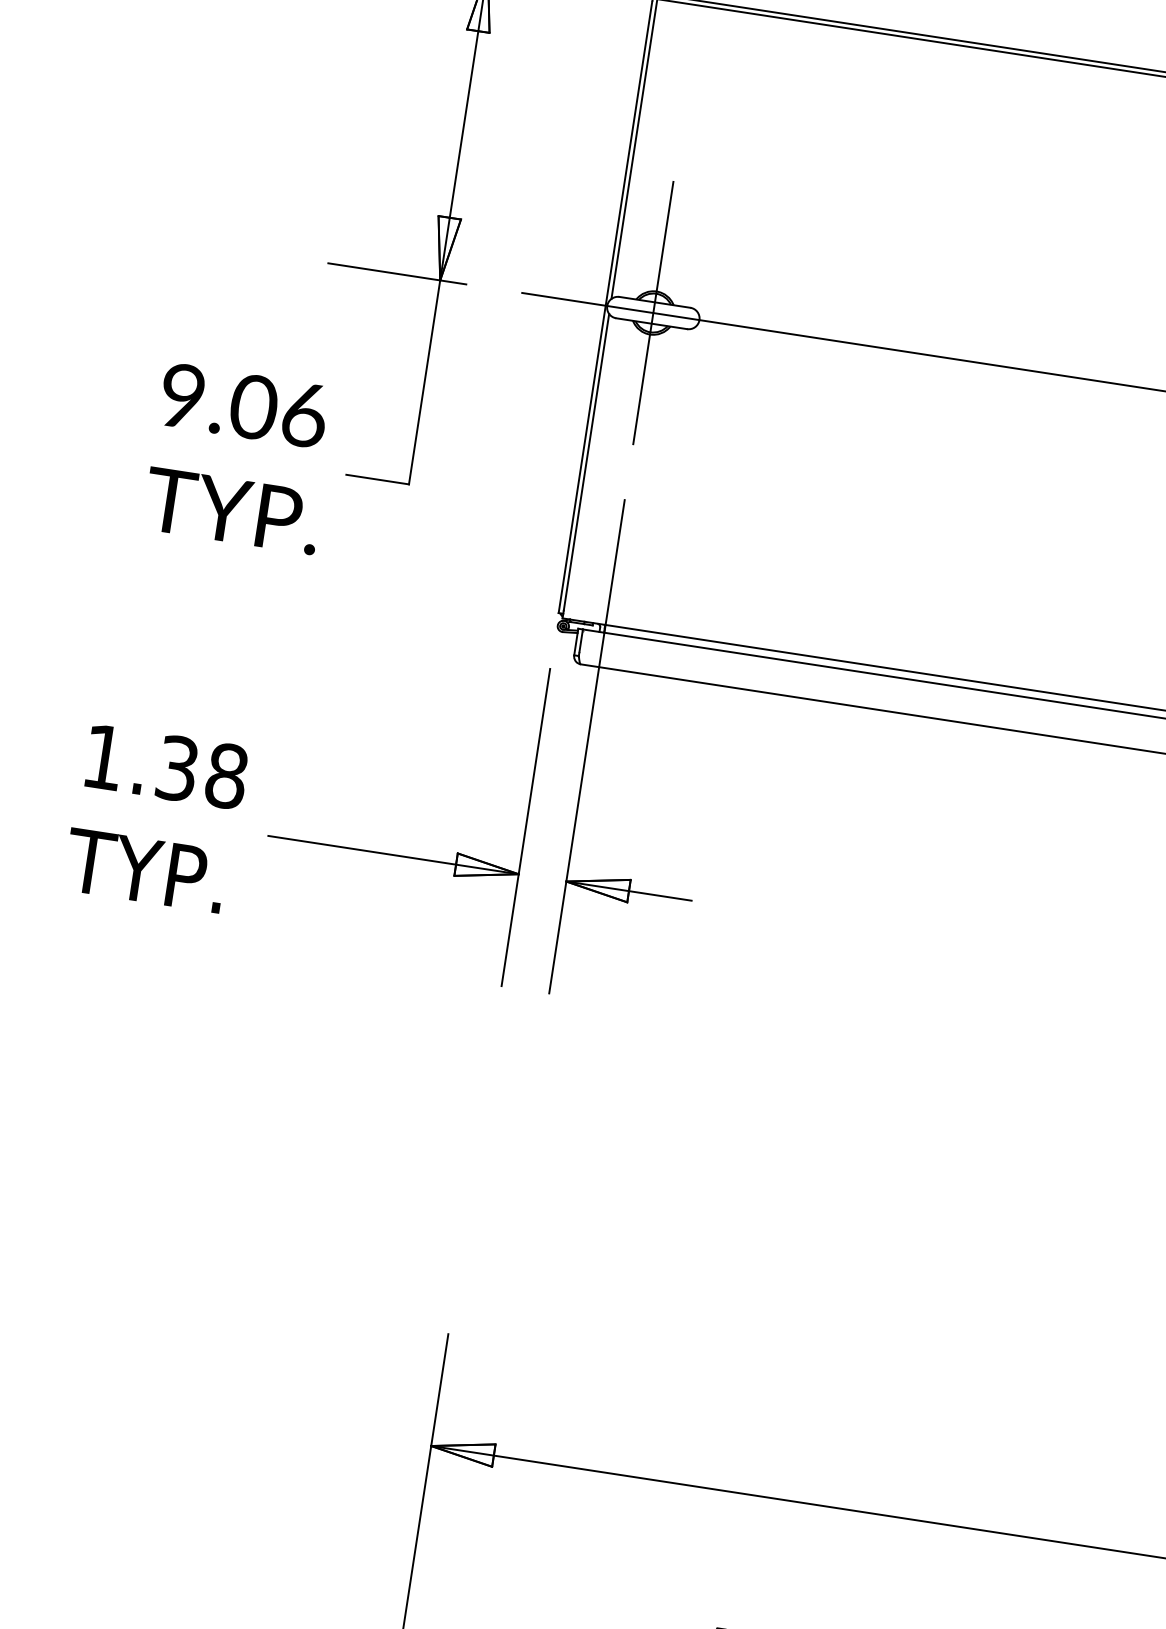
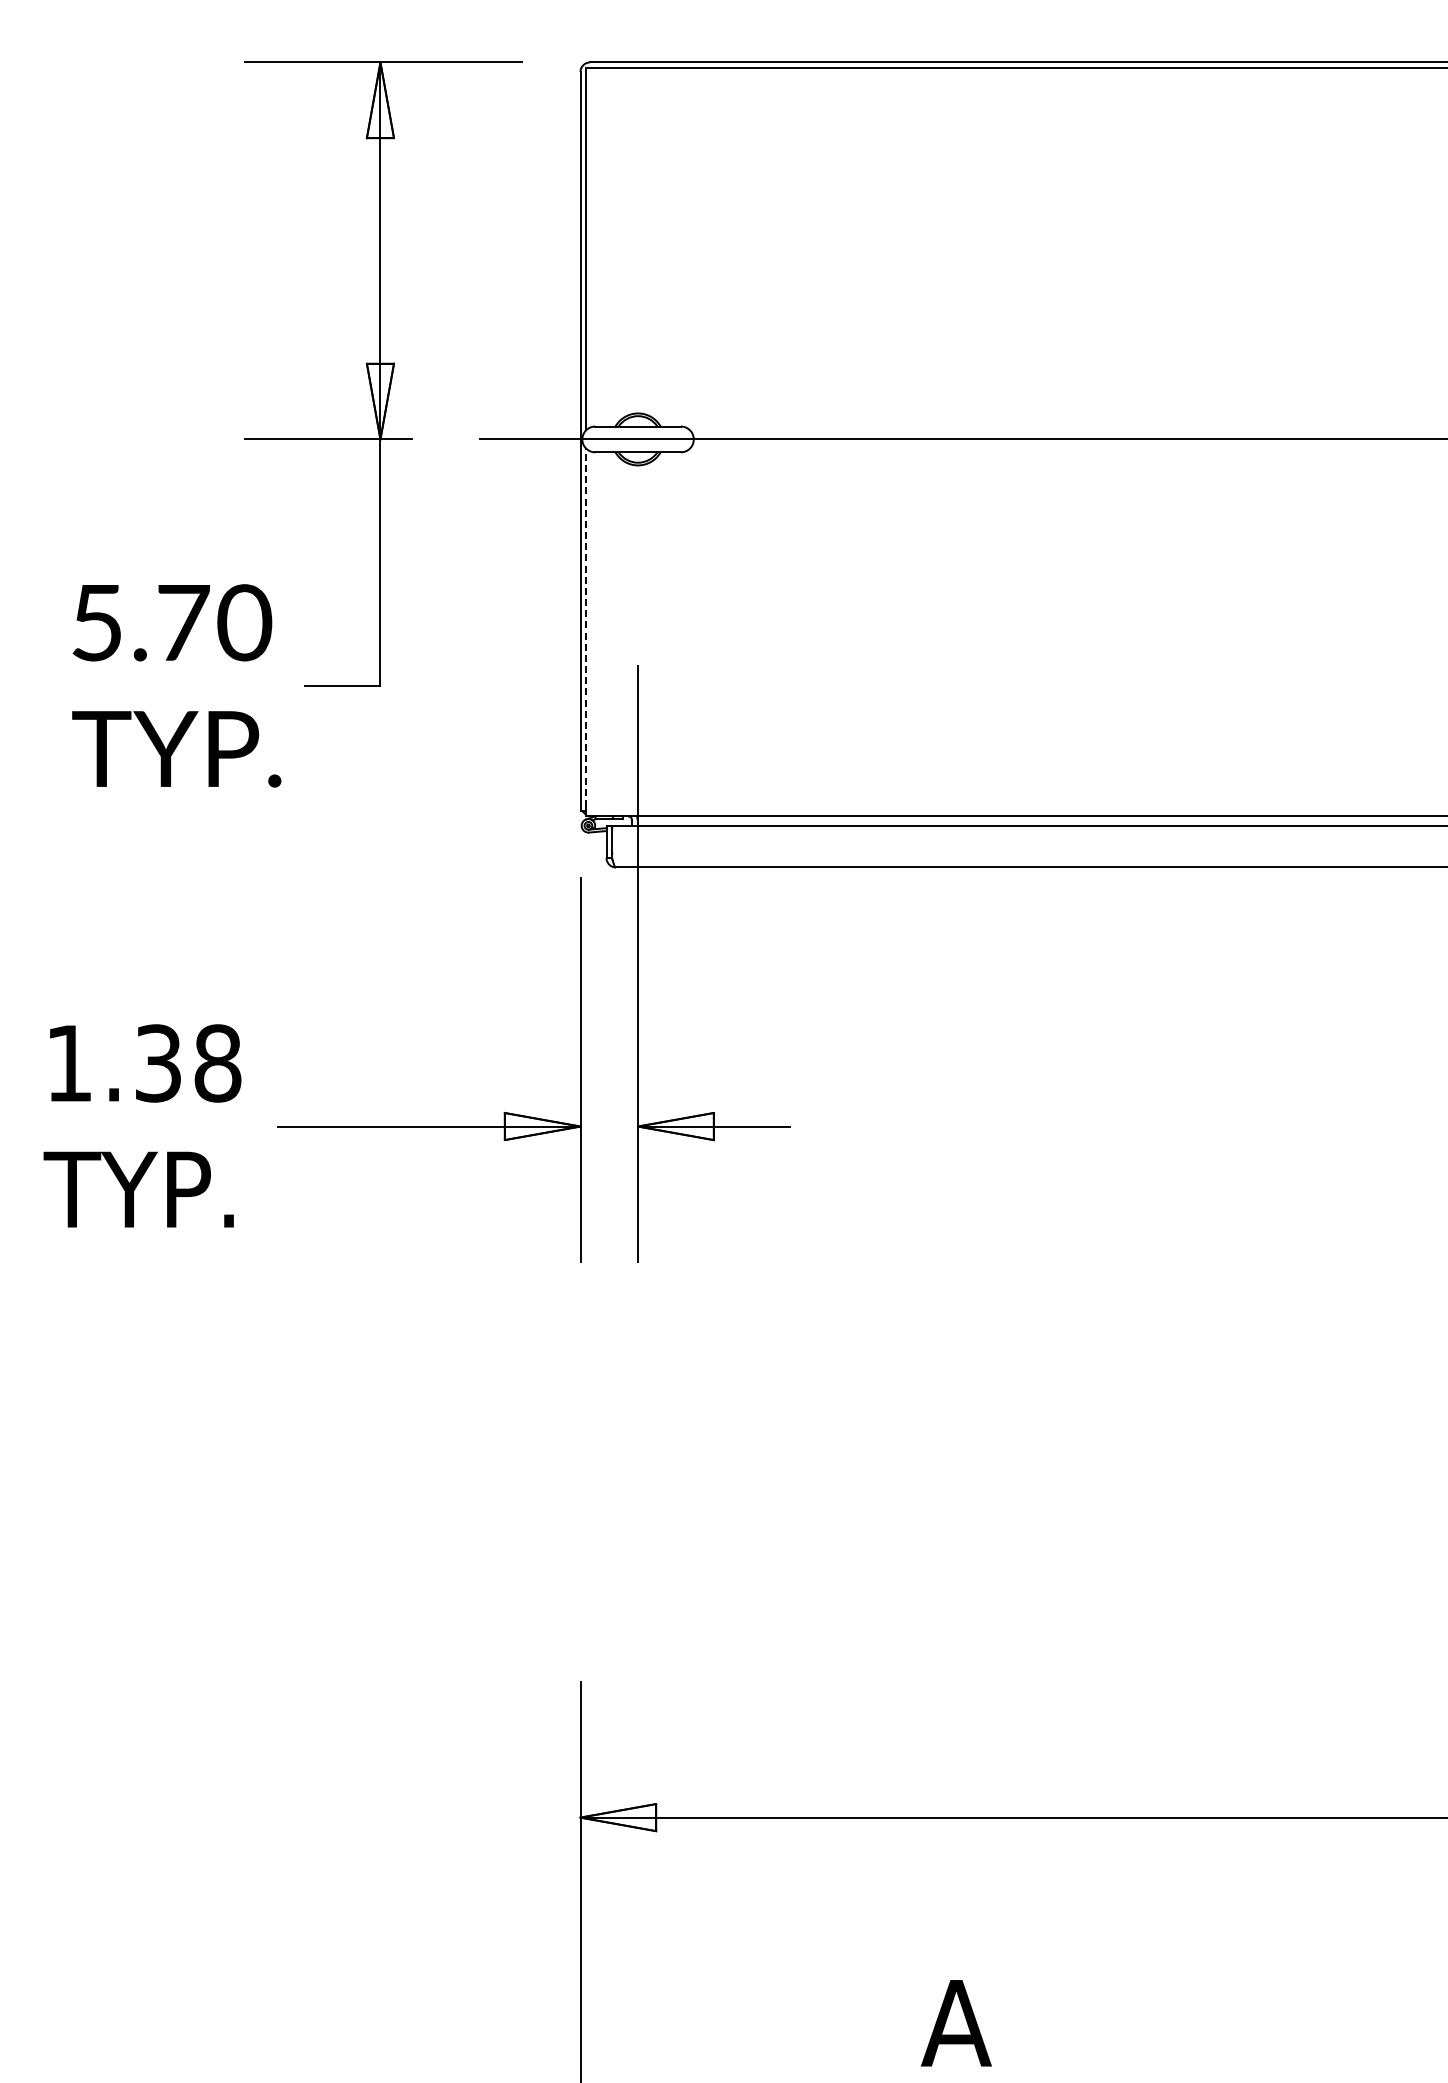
line: (653, 312) -> (638, 438), removed
text: (244, 405) -> (172, 622), 9.06 -> 5.70
line: (586, 462) -> (586, 627), solid -> dashed

